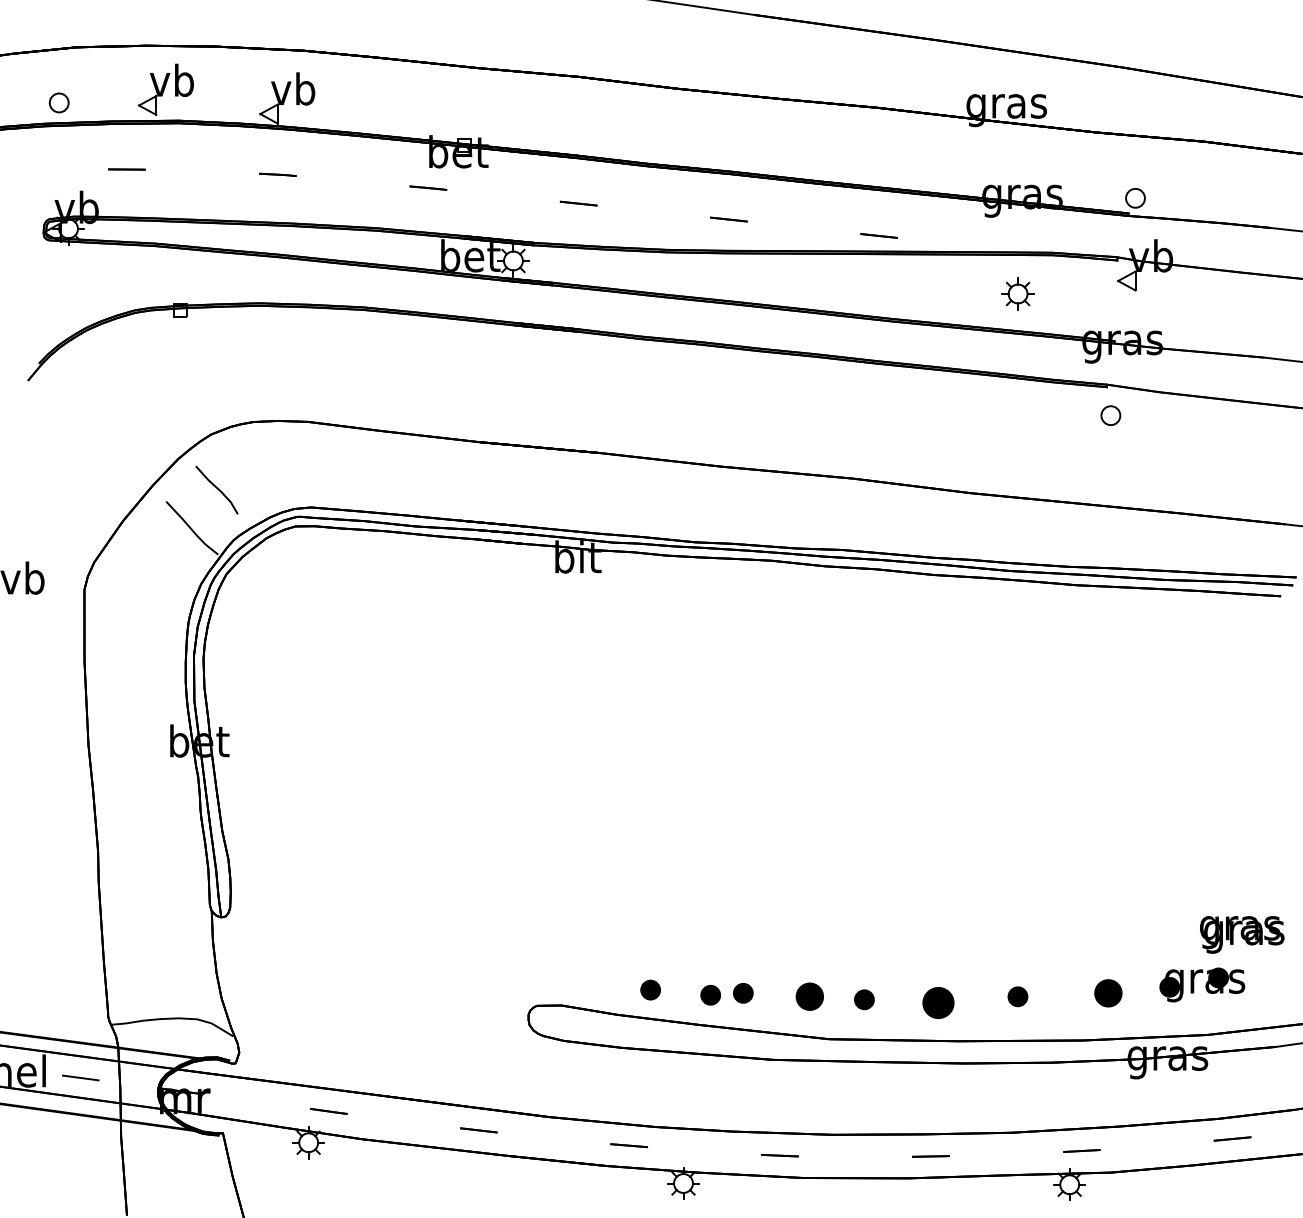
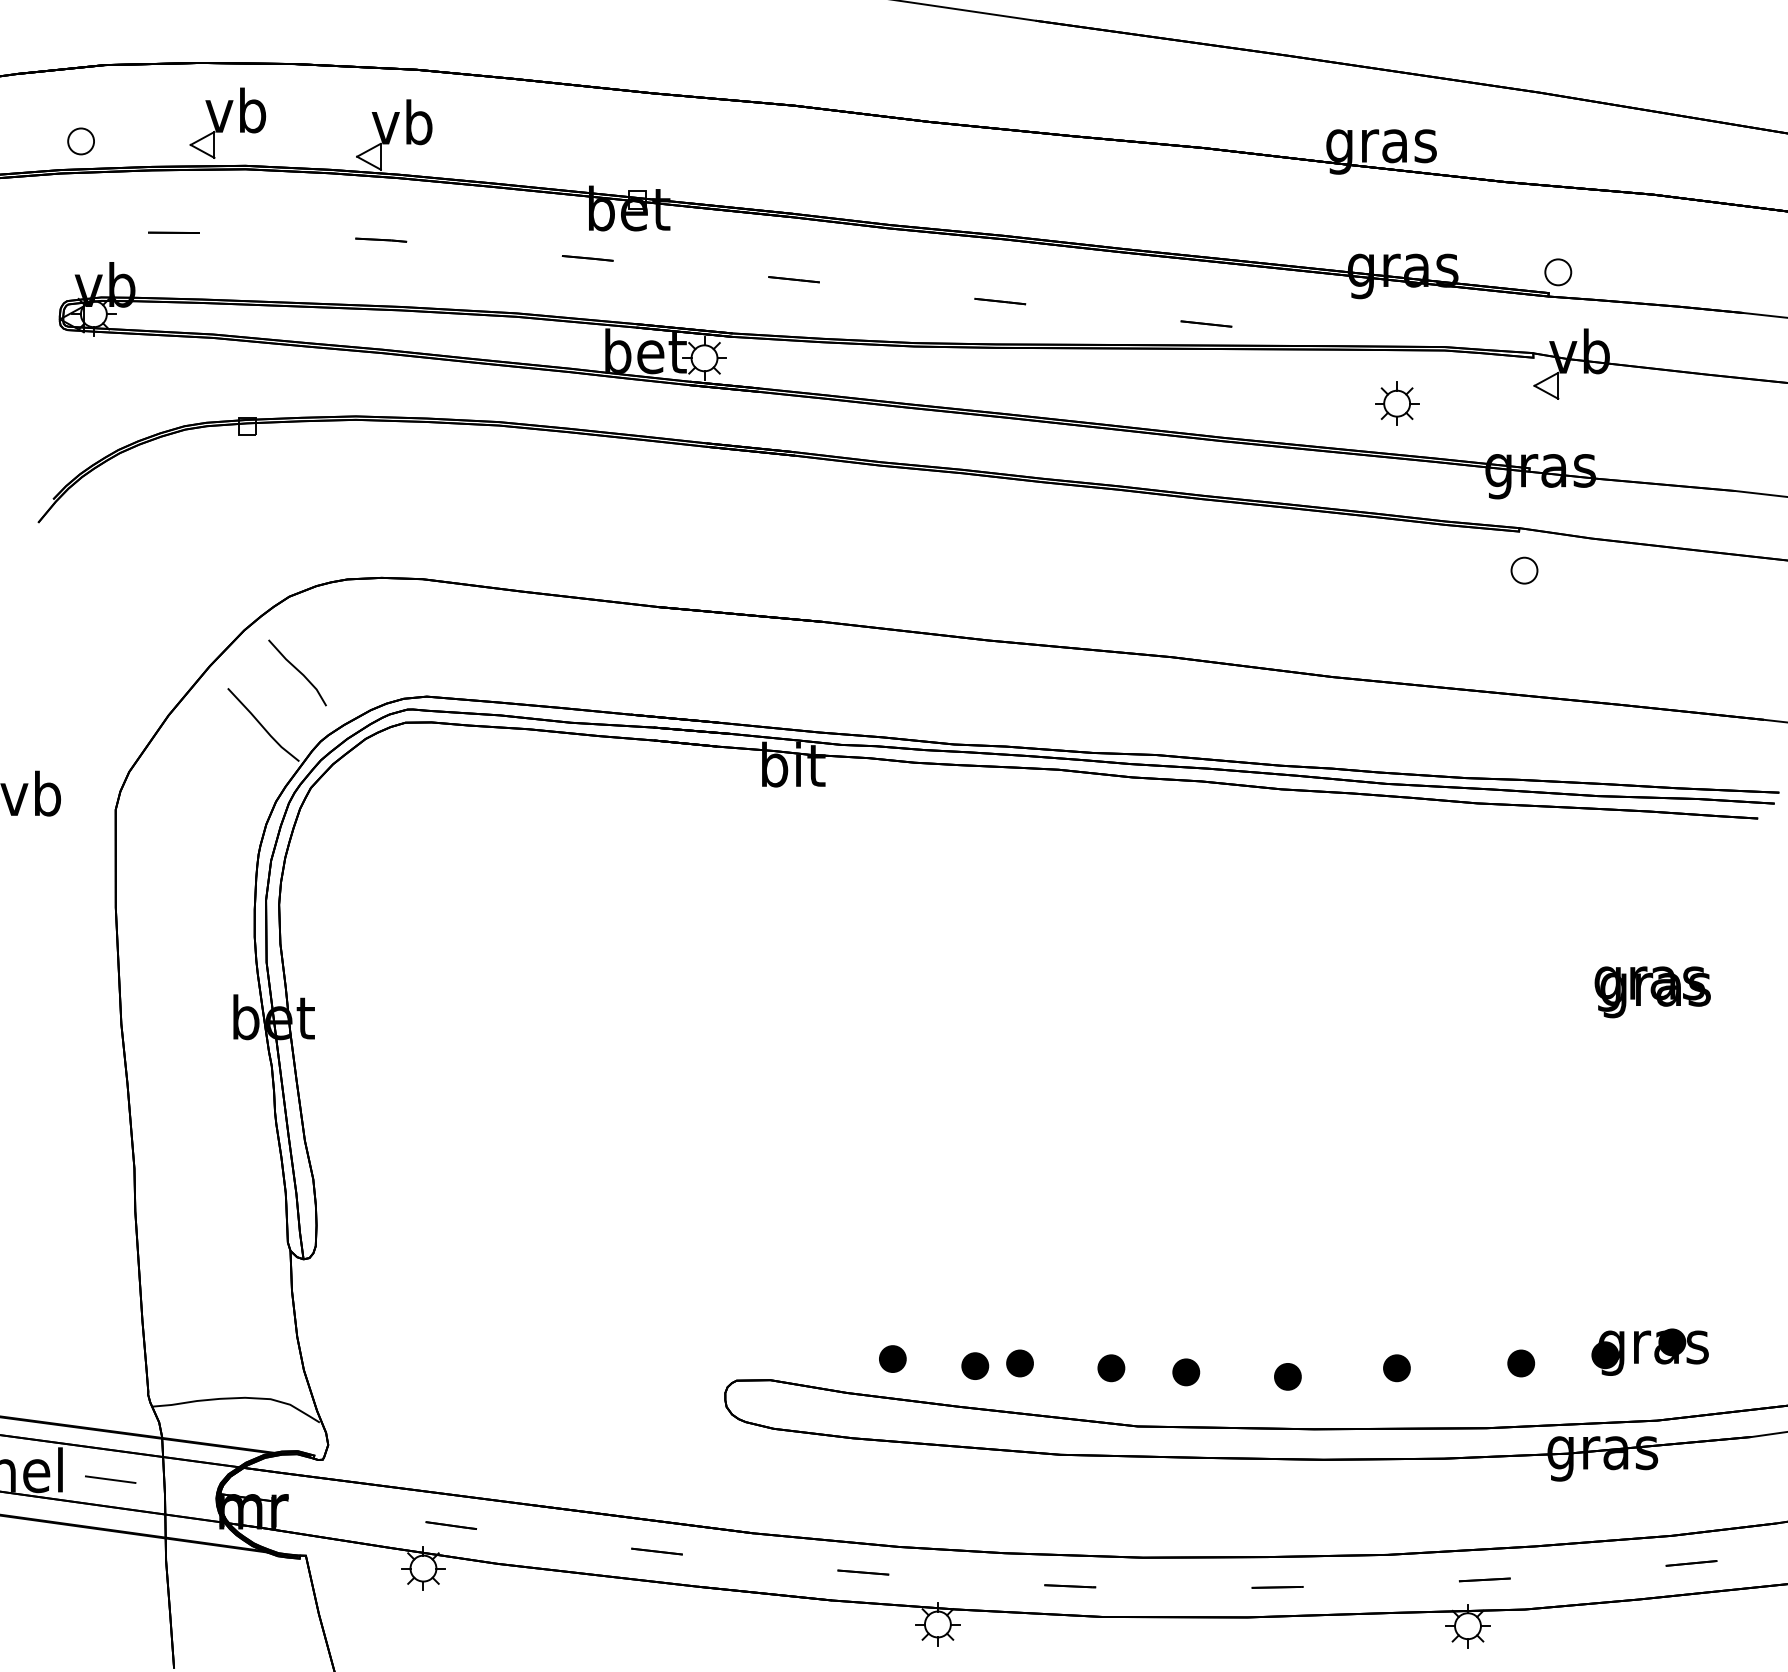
text: (1242, 935) -> (1652, 992), moved
part: (1108, 993) -> (1521, 1363), size x0.71
part: (809, 996) -> (1111, 1368), size x0.71
part: (938, 1002) -> (1287, 1376), size x0.62

